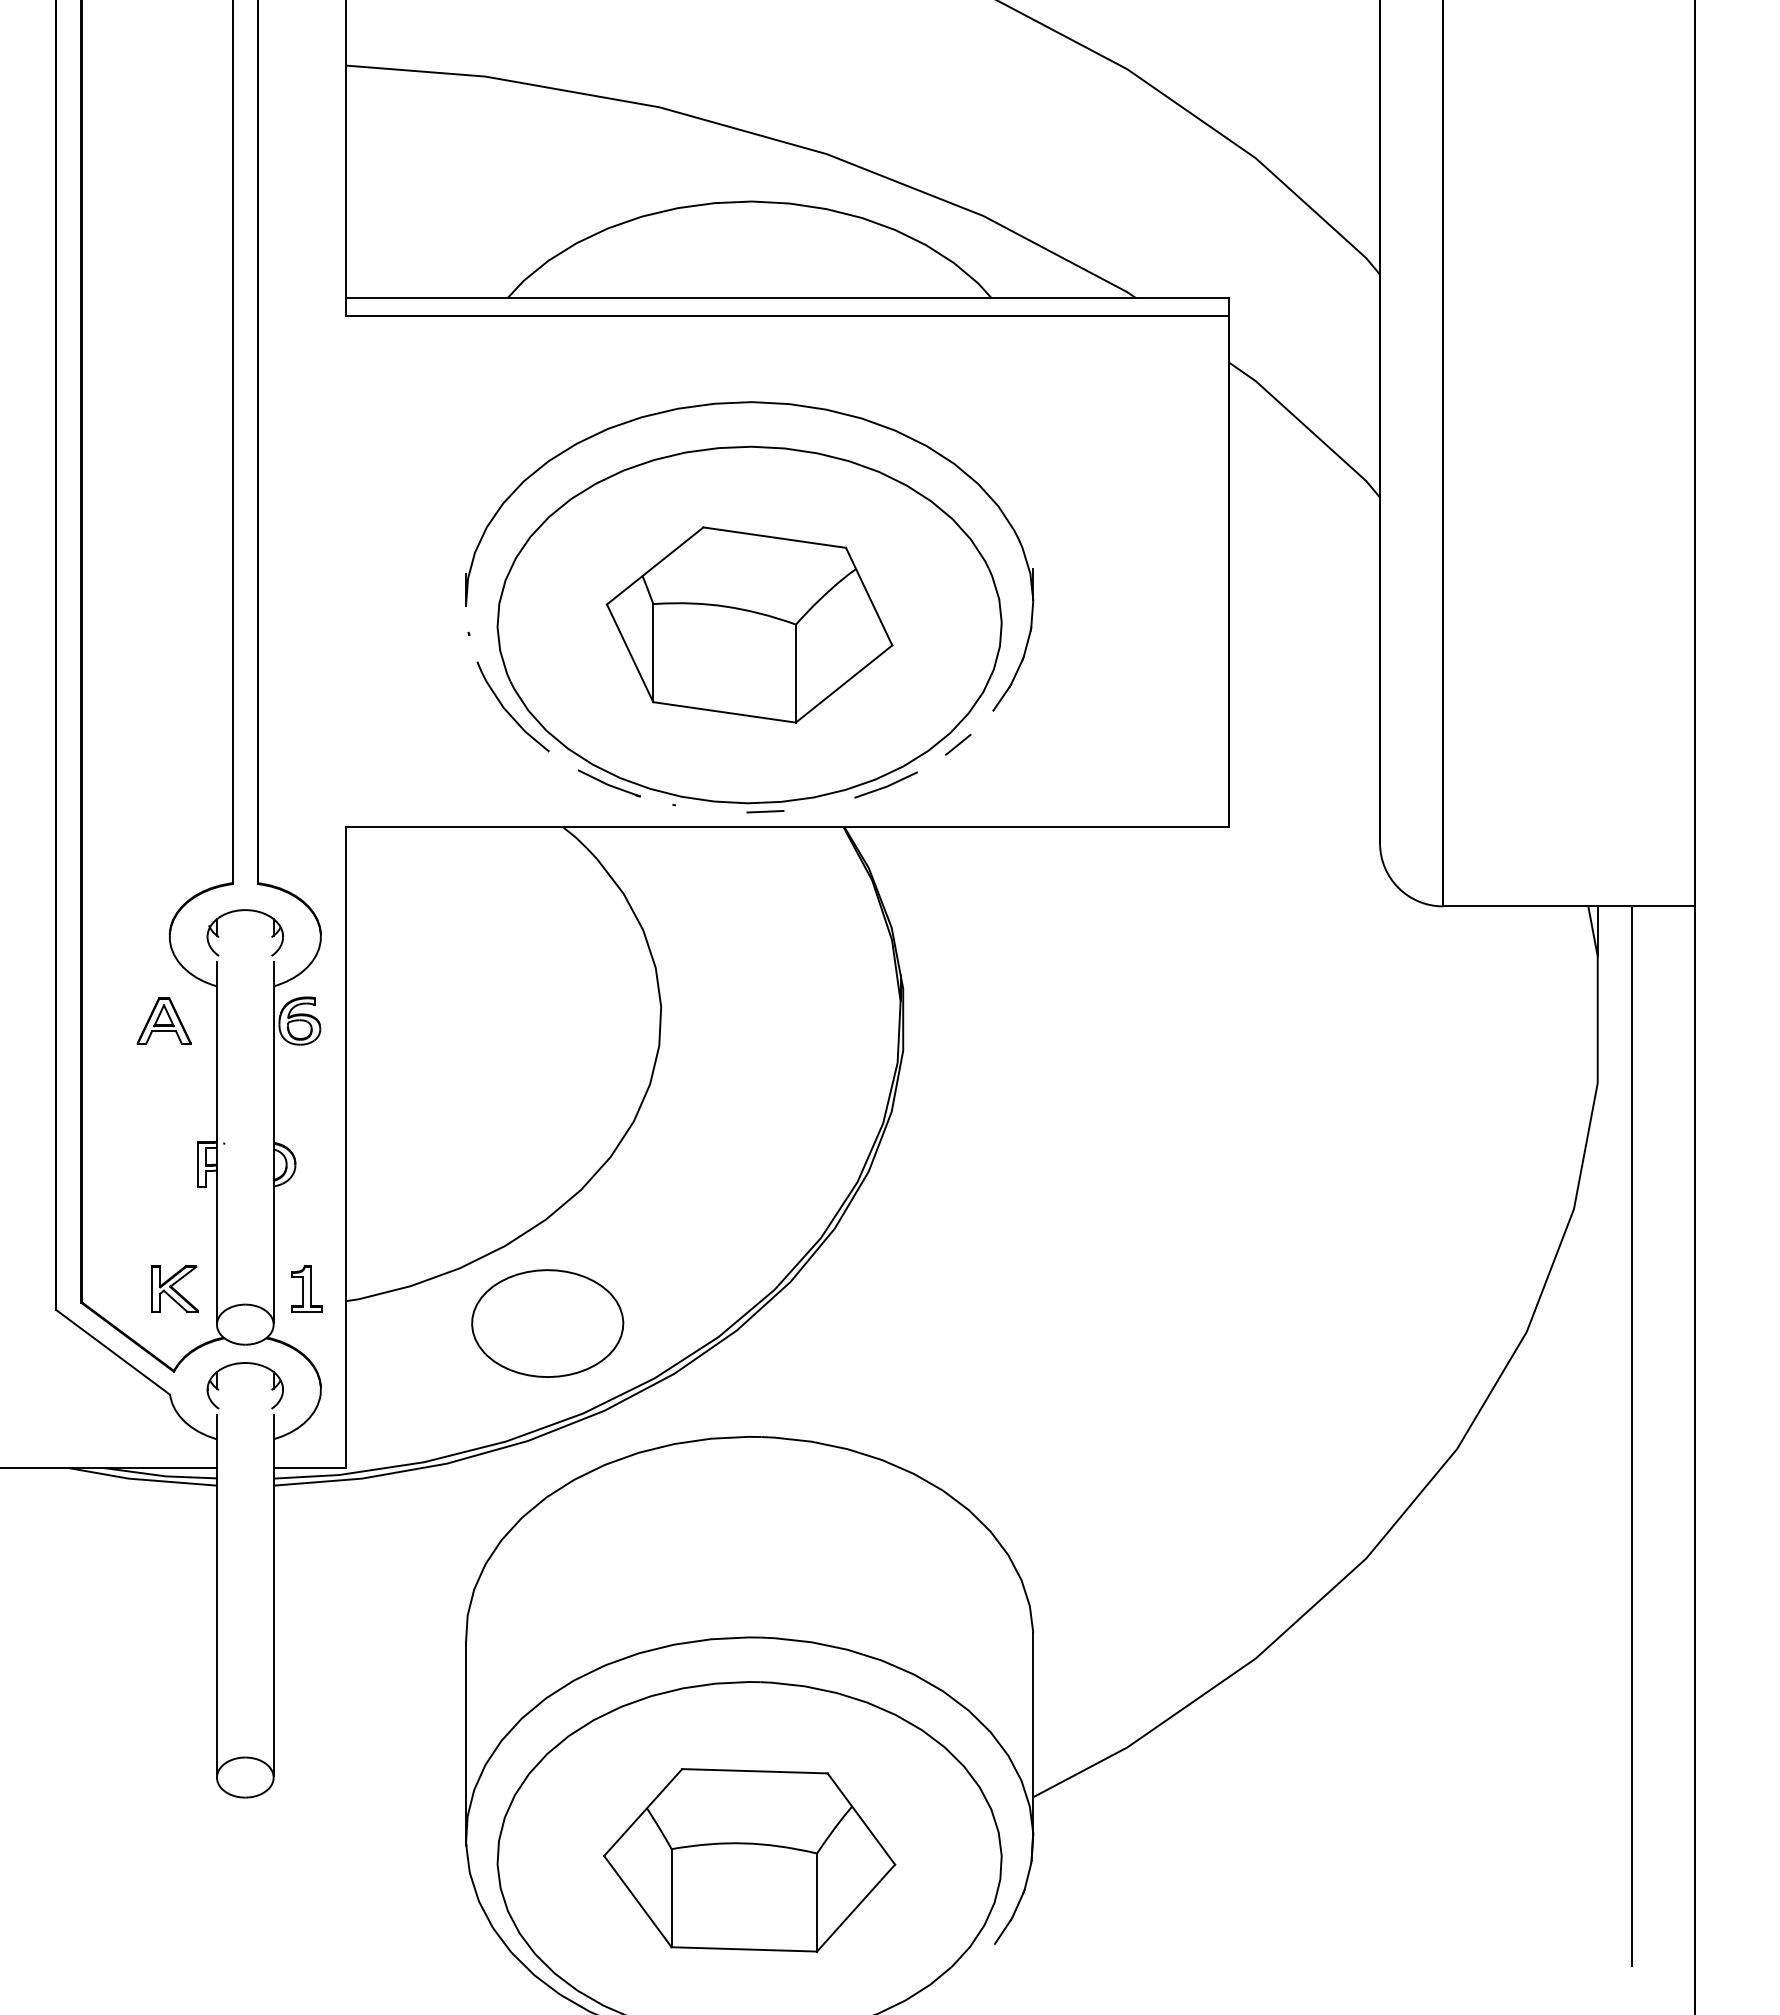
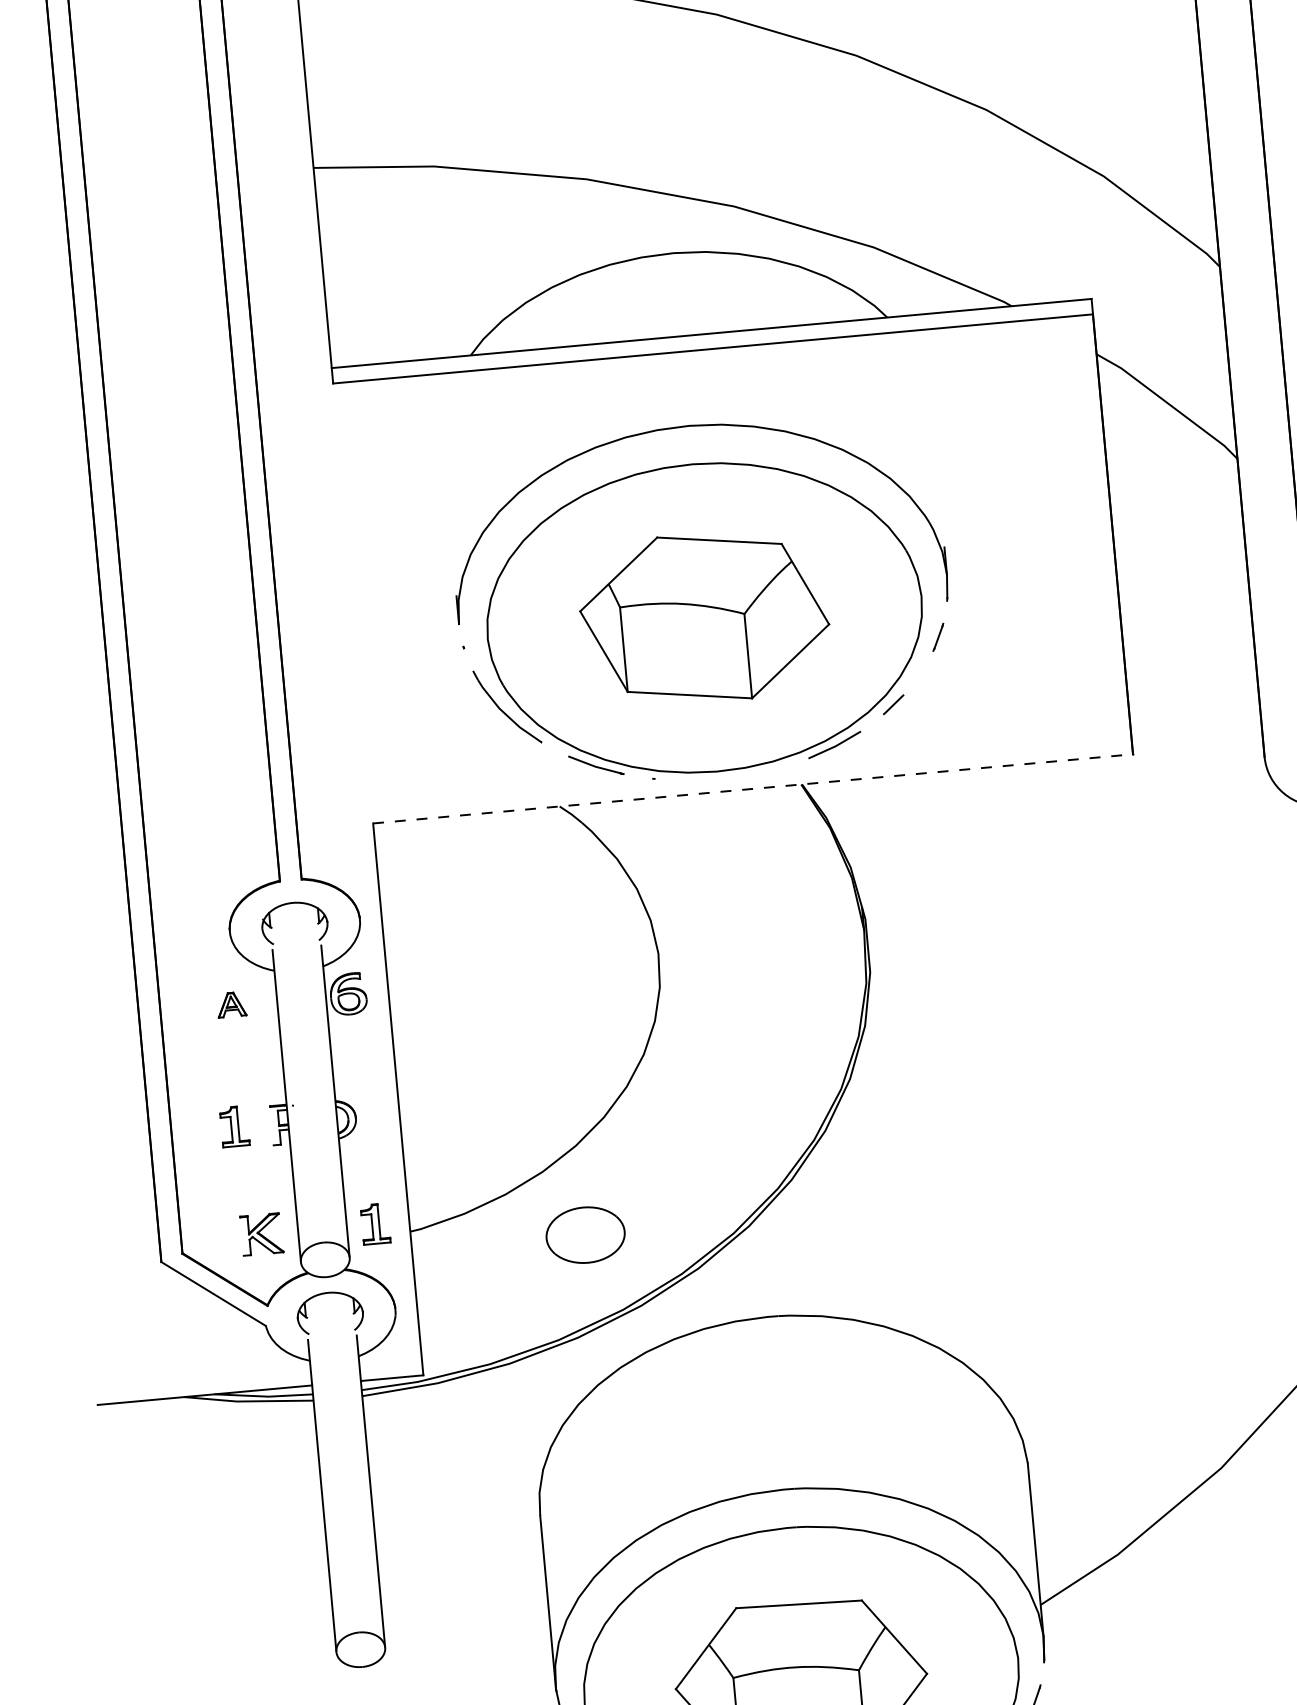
line: (1026, 643) -> (944, 612), removed
line: (1001, 698) -> (927, 661), removed
line: (765, 811) -> (732, 777), removed
line: (787, 827) -> (753, 789), solid -> dashed
part: (163, 1020) -> (231, 1004), size x0.6
part: (154, 1161) -> (234, 1126), added
line: (197, 1164) -> (271, 1125), removed
line: (151, 1288) -> (241, 1236), removed
part: (547, 1323) -> (585, 1235), size x0.6
line: (1027, 1876) -> (1041, 1673), removed

